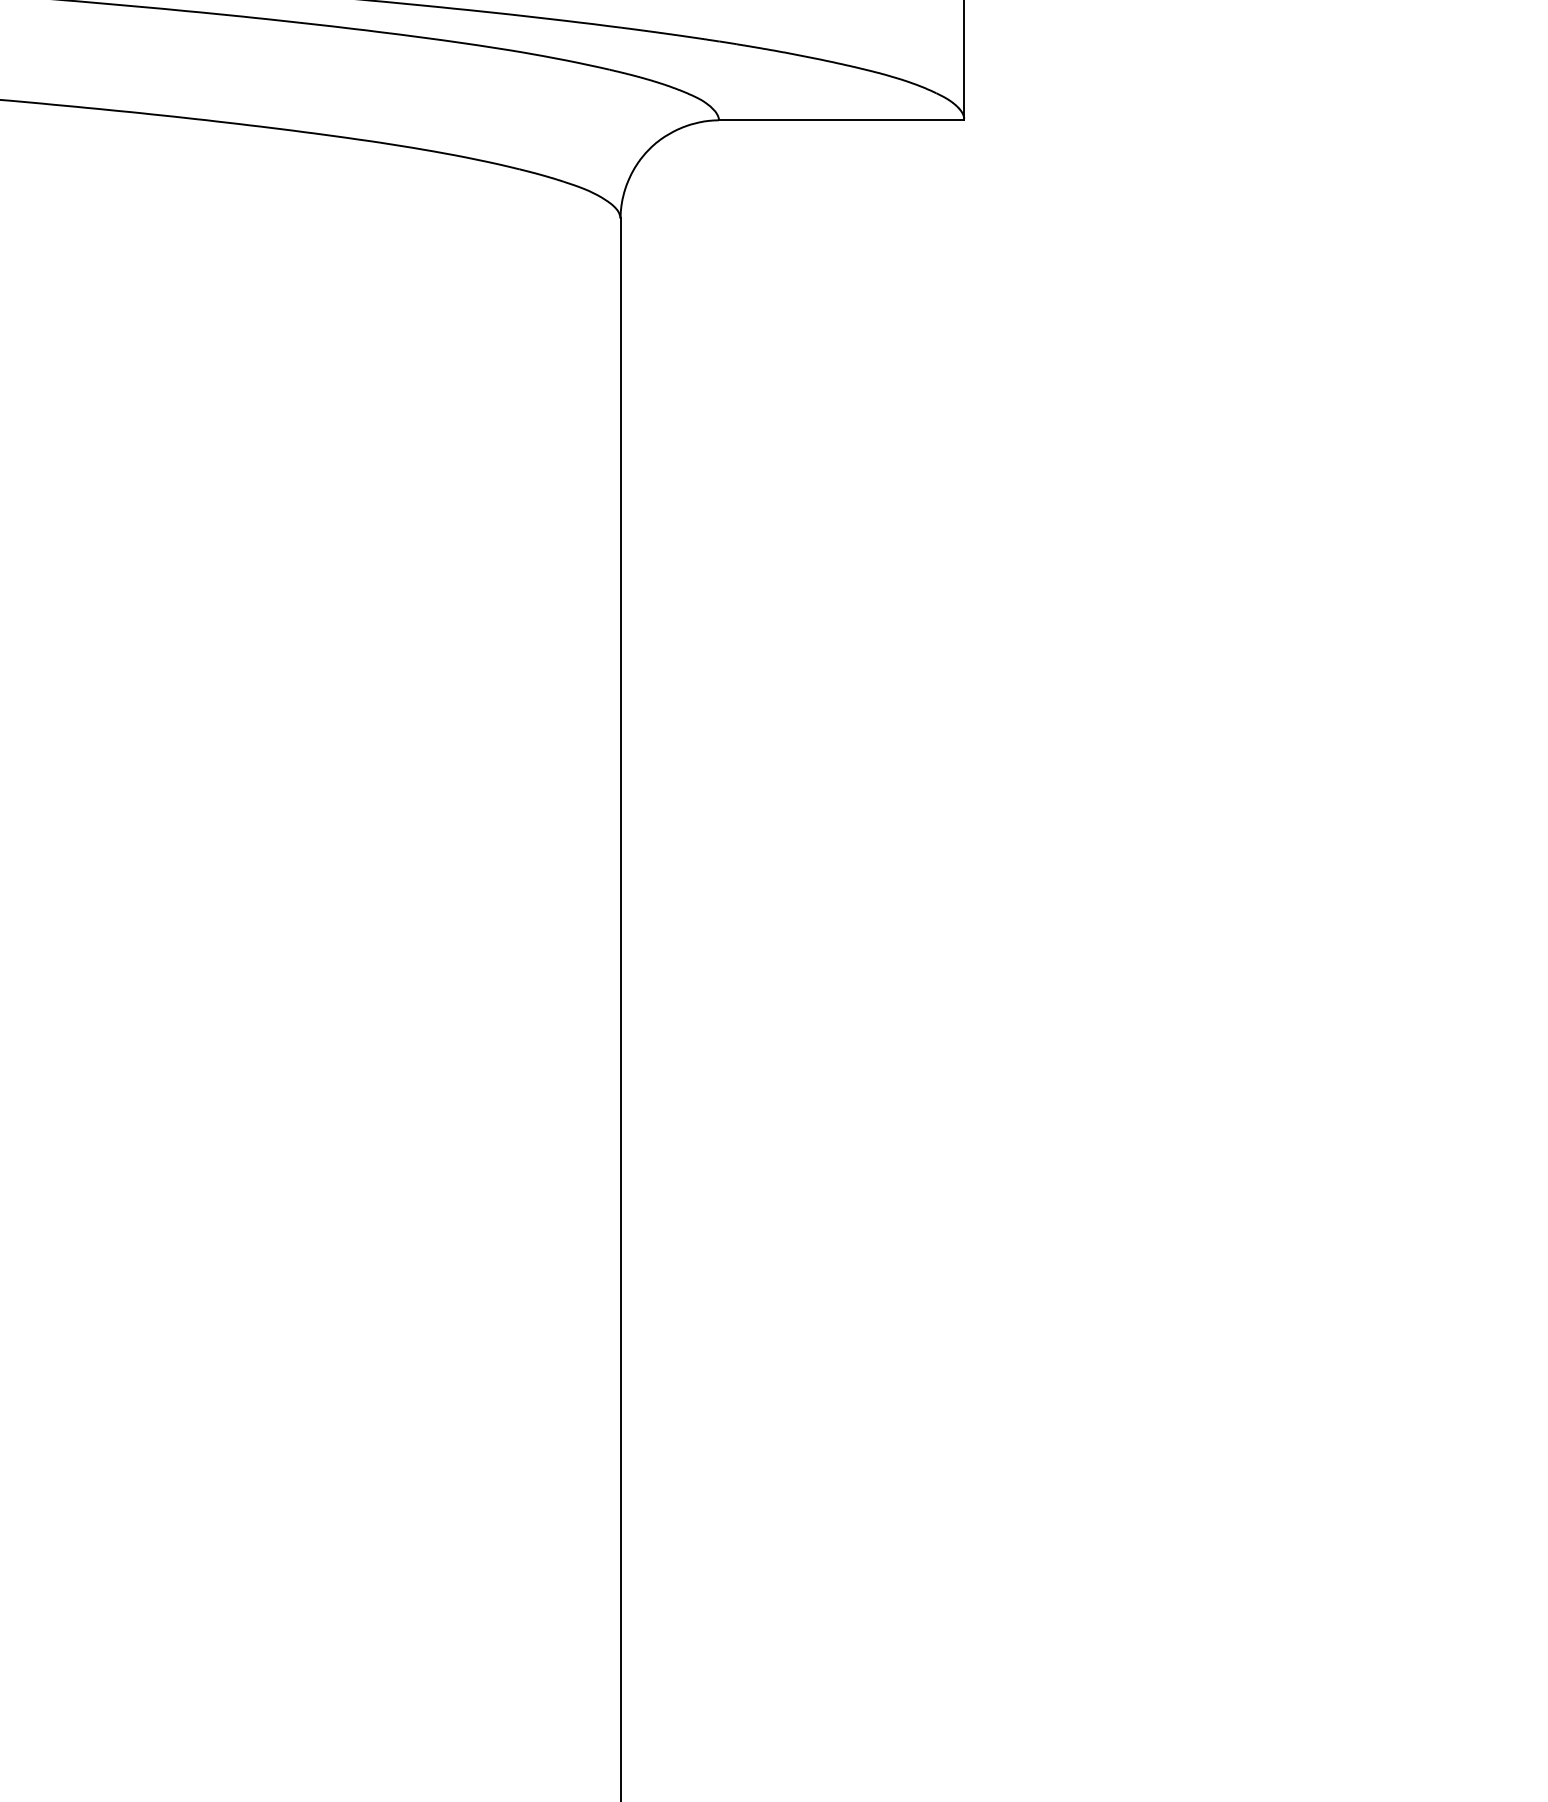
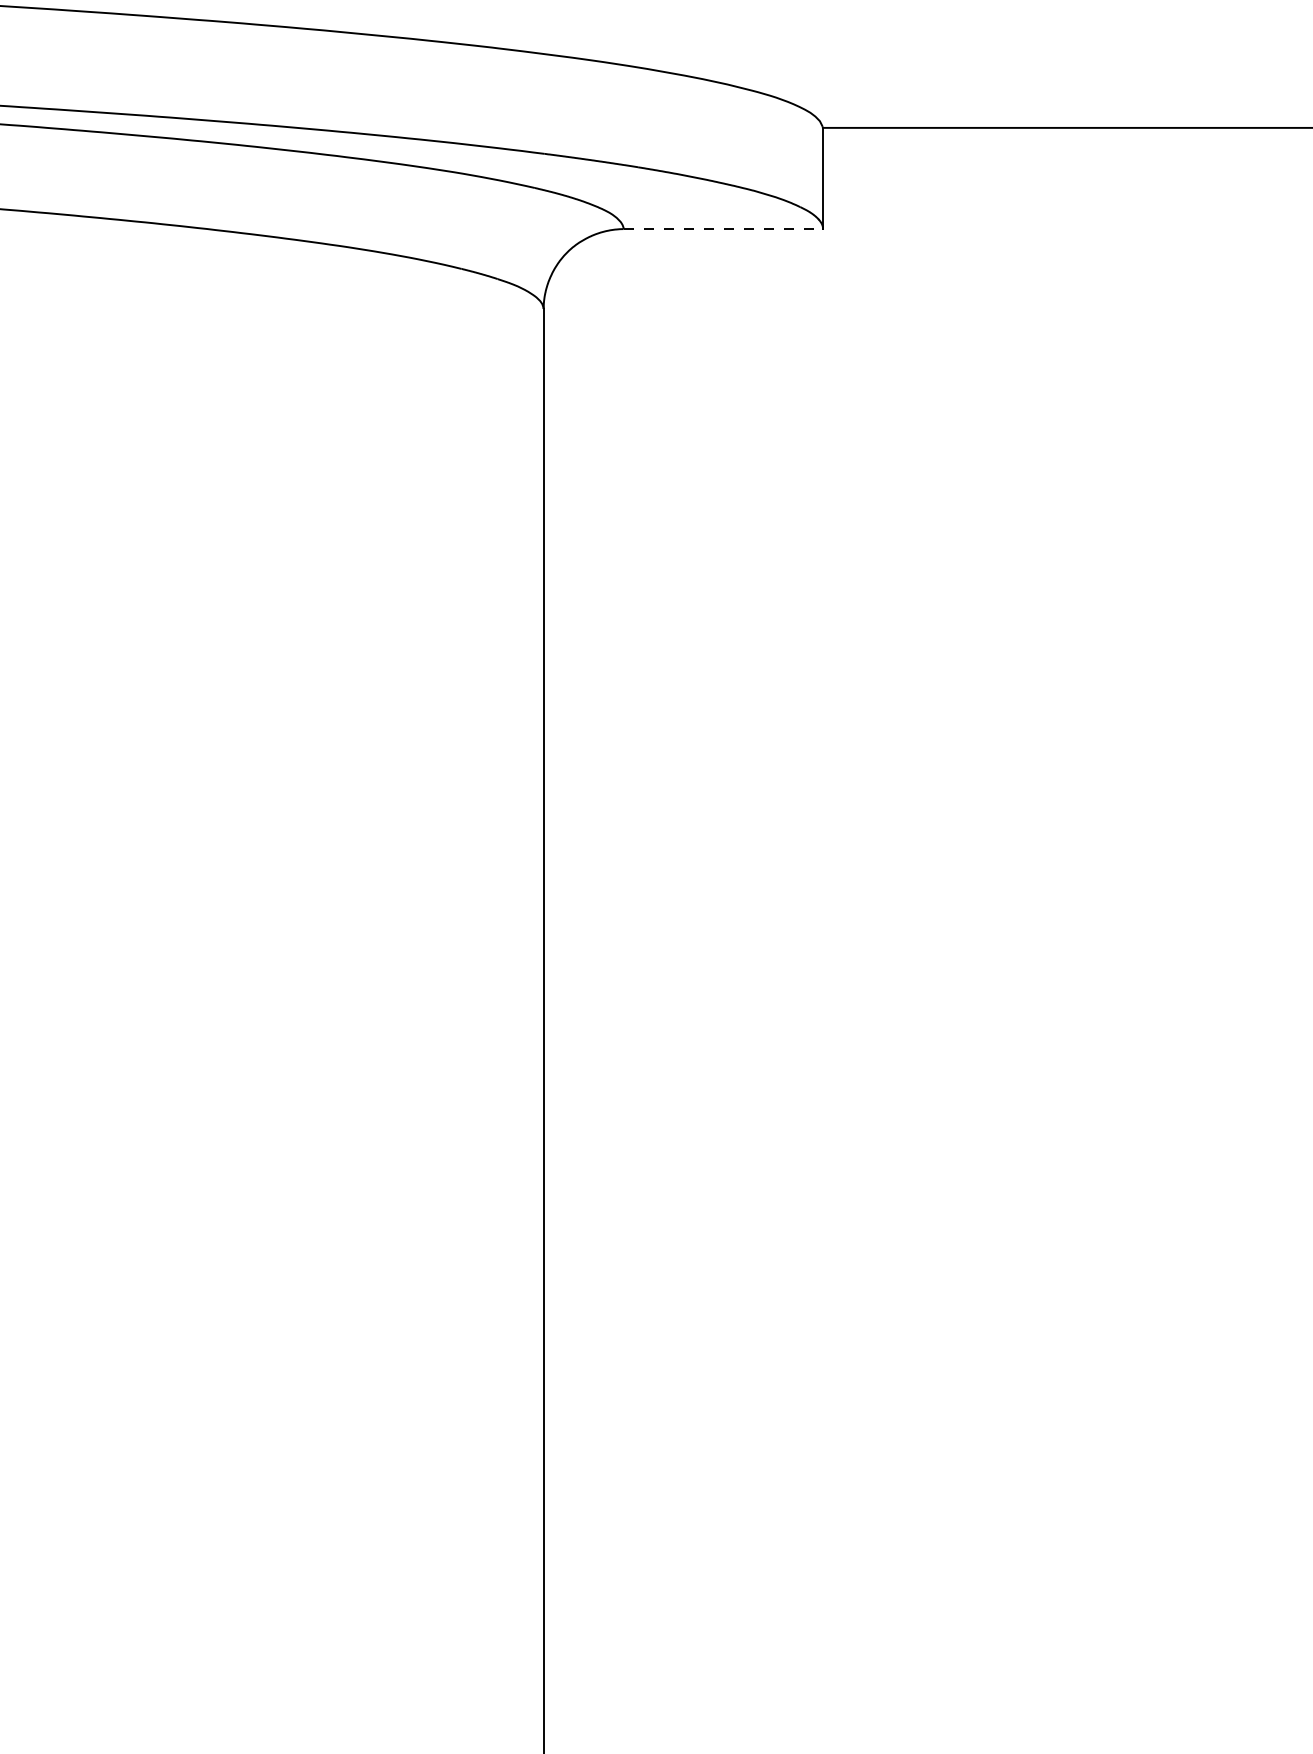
line: (841, 120) -> (723, 229), solid -> dashed

